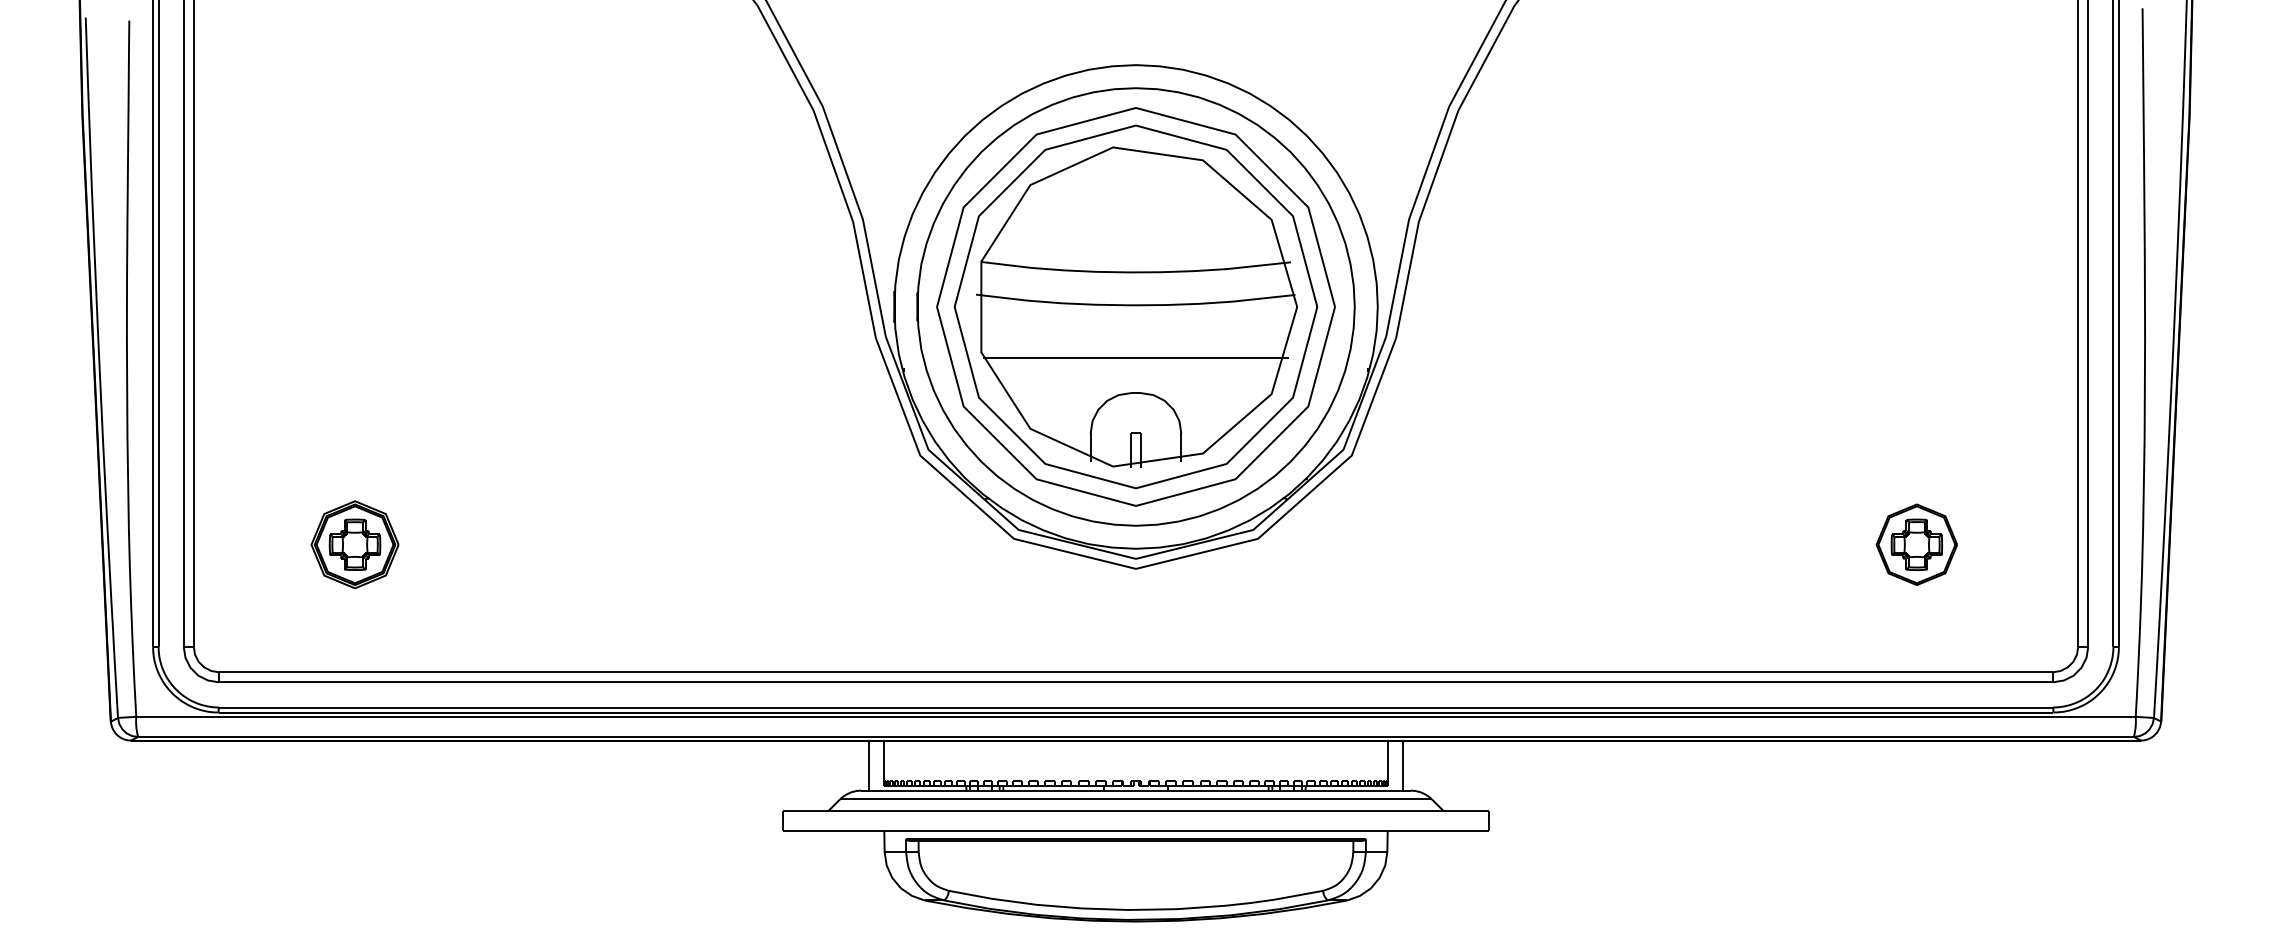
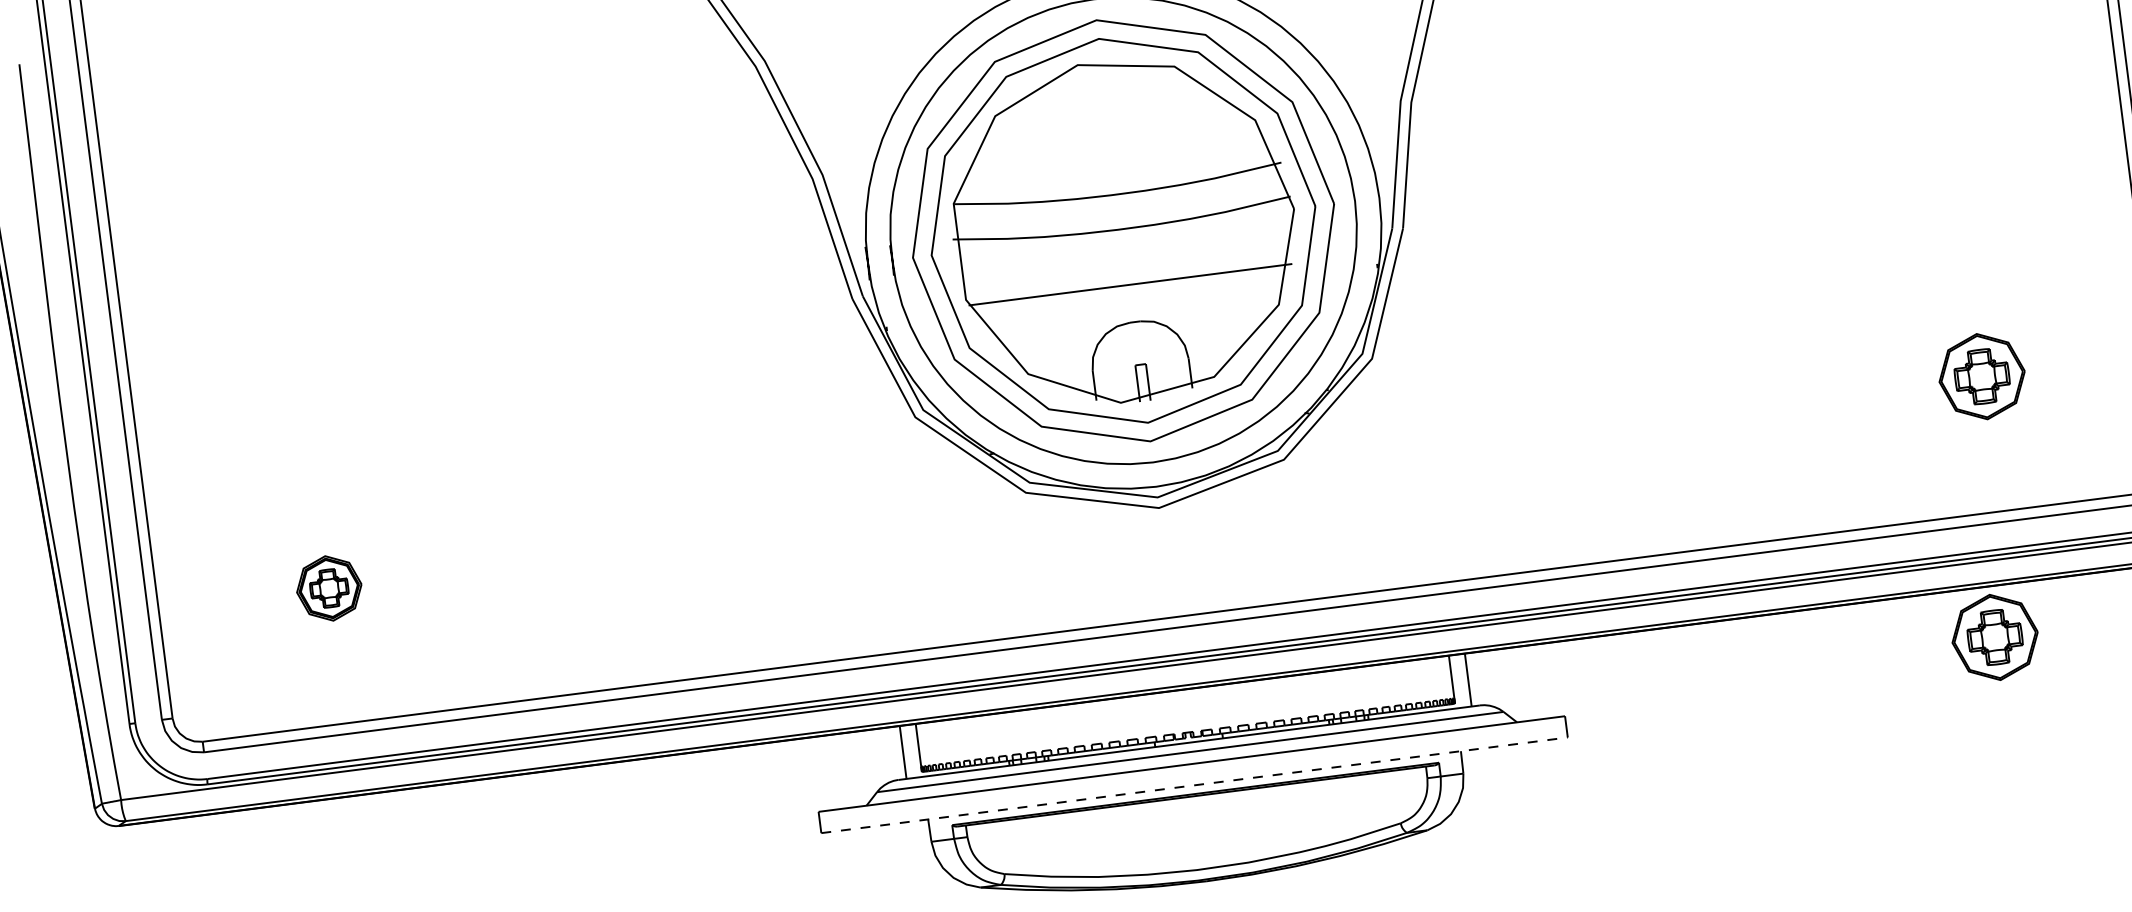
part: (354, 544) -> (328, 588), size x0.7
part: (1897, 788) -> (1994, 637), added
line: (1136, 830) -> (1195, 784), solid -> dashed

